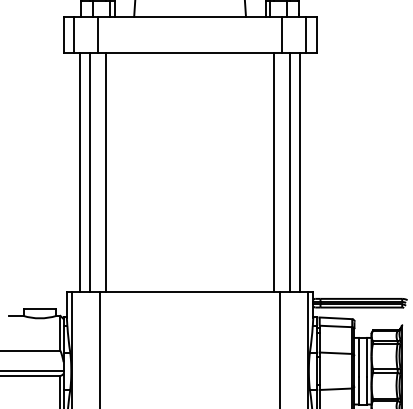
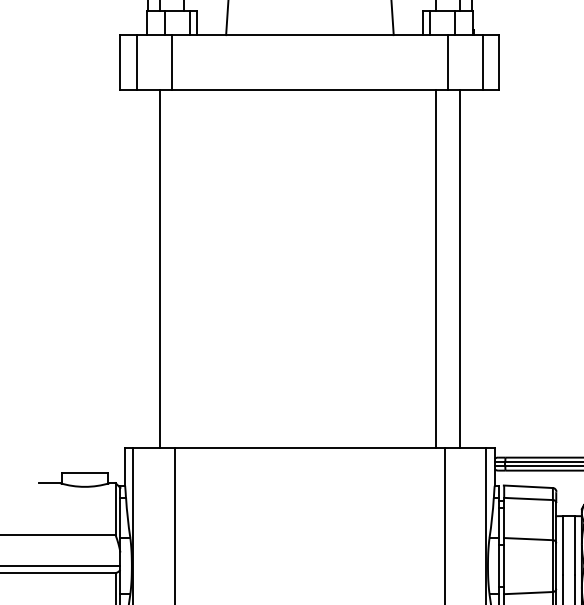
line: (80, 172) -> (145, 268), removed
line: (105, 172) -> (183, 268), removed
line: (299, 172) -> (473, 268), removed

